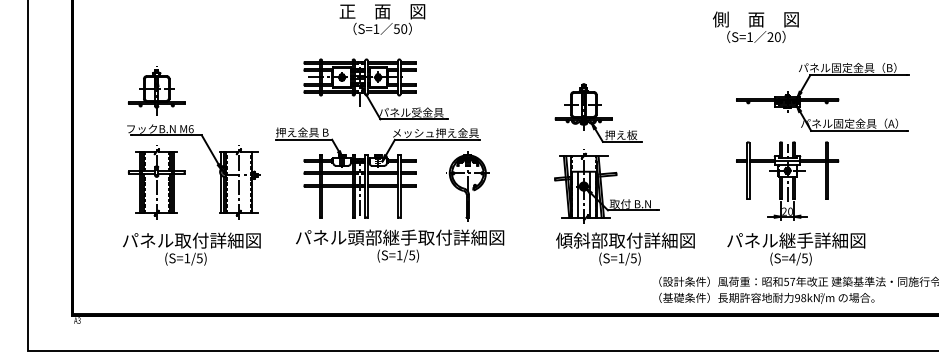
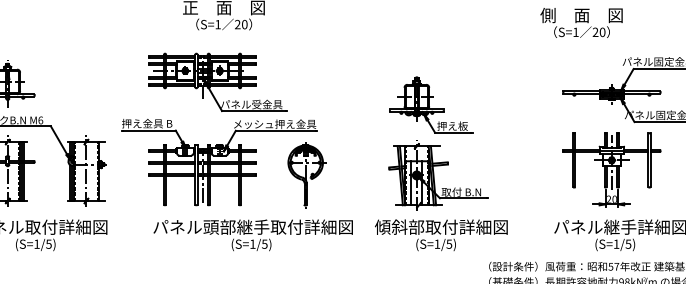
text: (396, 28) -> (237, 24), 50 -> 20
text: (400, 245) -> (253, 234), moved
text: (625, 248) -> (441, 234), moved
text: (792, 258) -> (616, 244), (S=4/5) -> (S=1/5)

